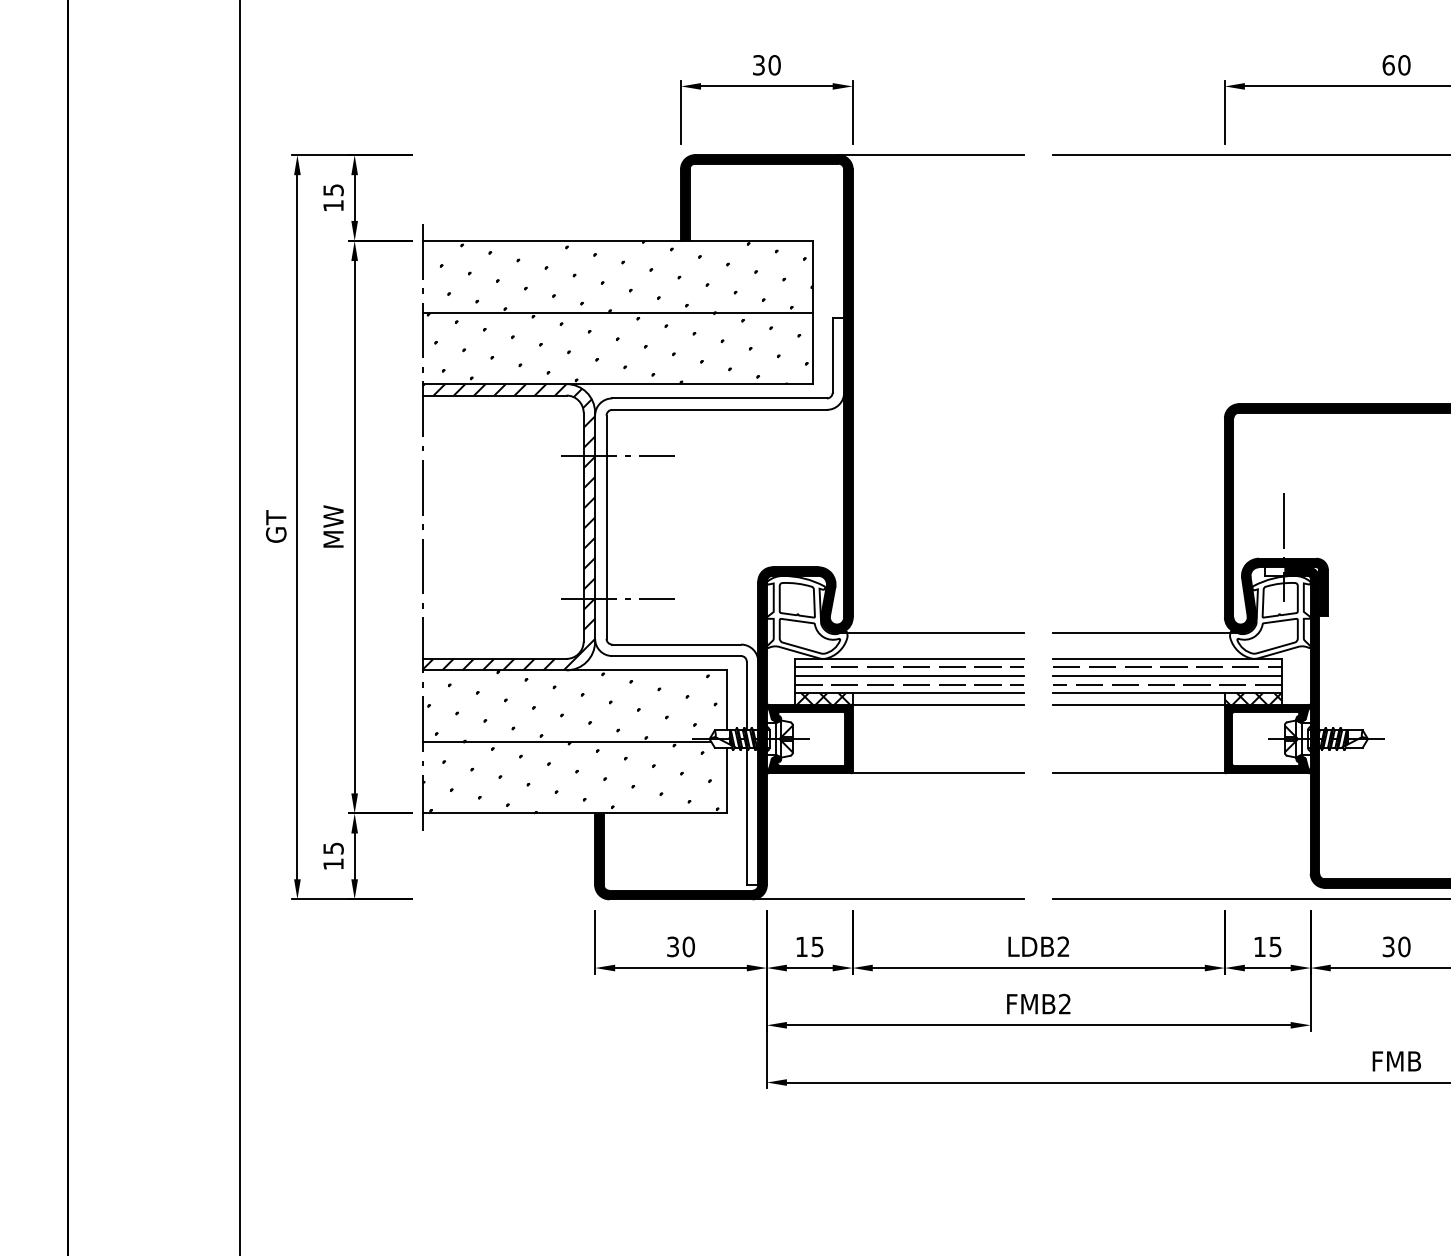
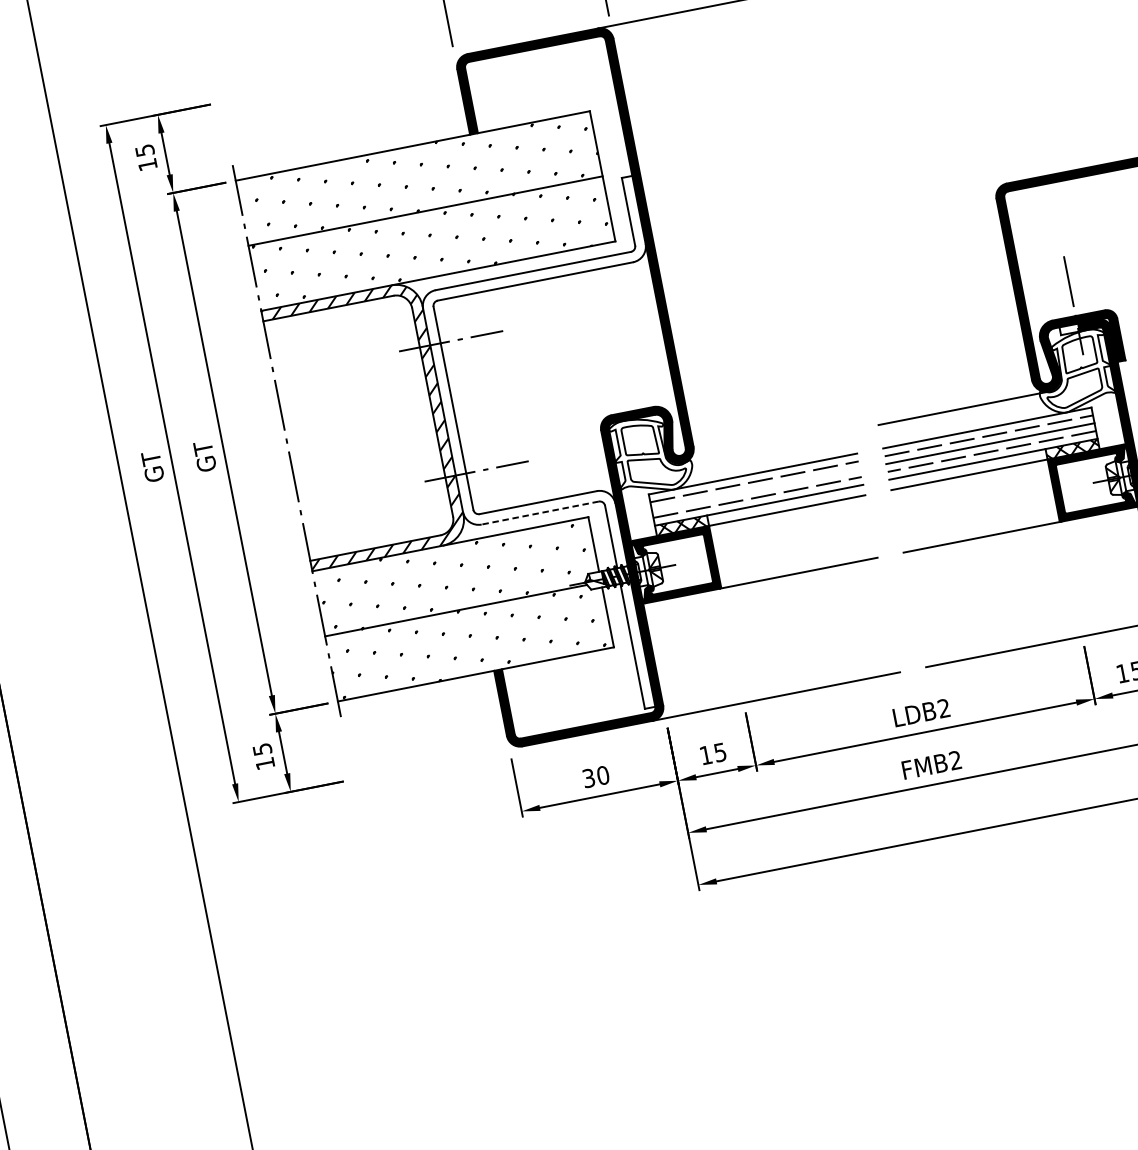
text: (333, 526) -> (204, 456), MW -> GT
line: (930, 633) -> (767, 447), removed
line: (676, 656) -> (540, 513), solid -> dashed
line: (909, 676) -> (755, 490), removed

